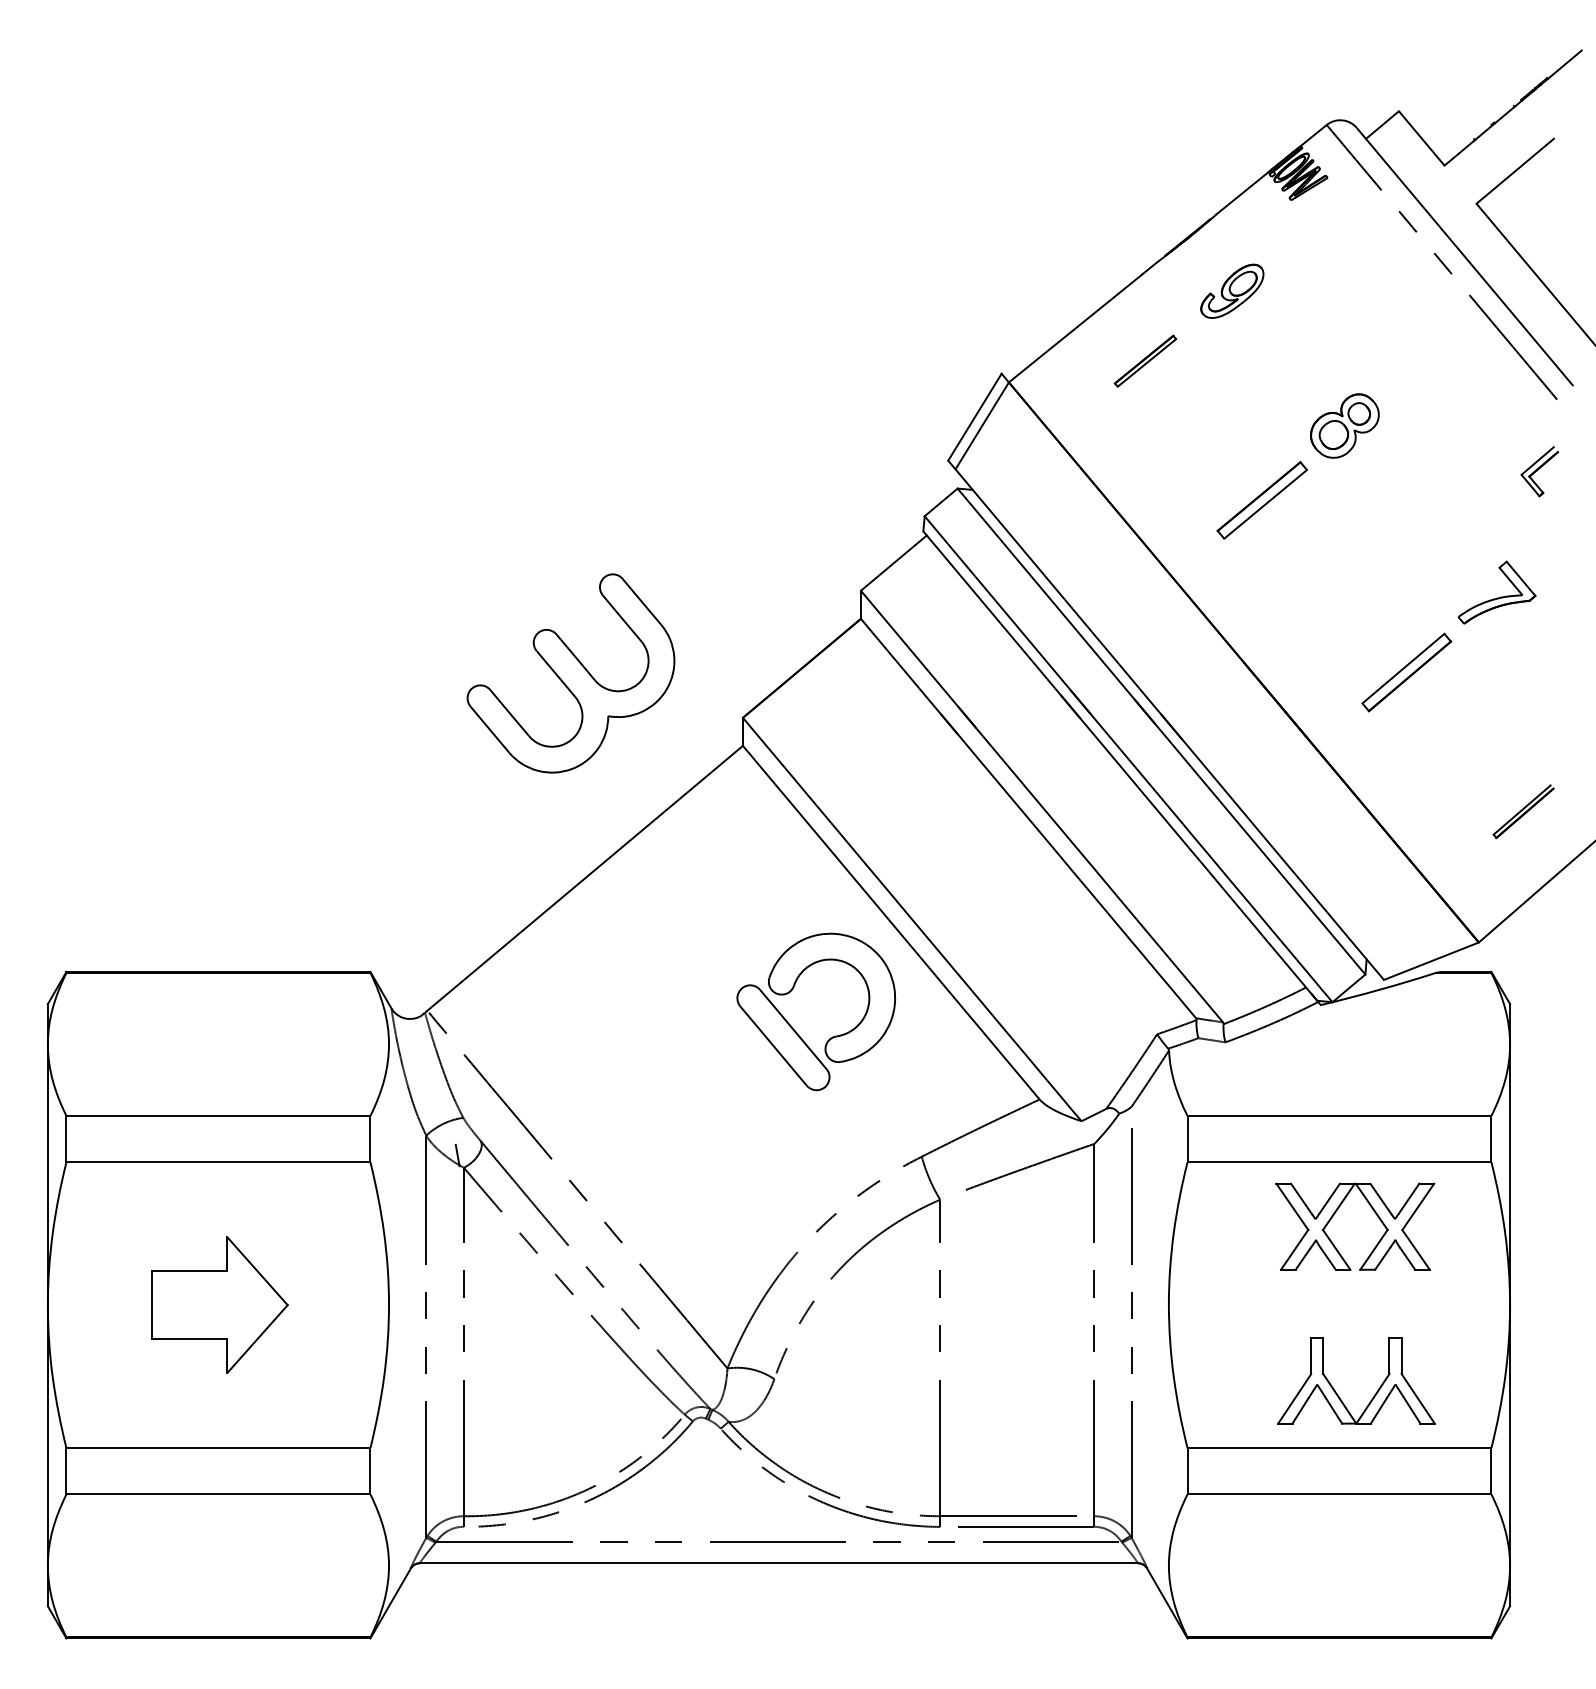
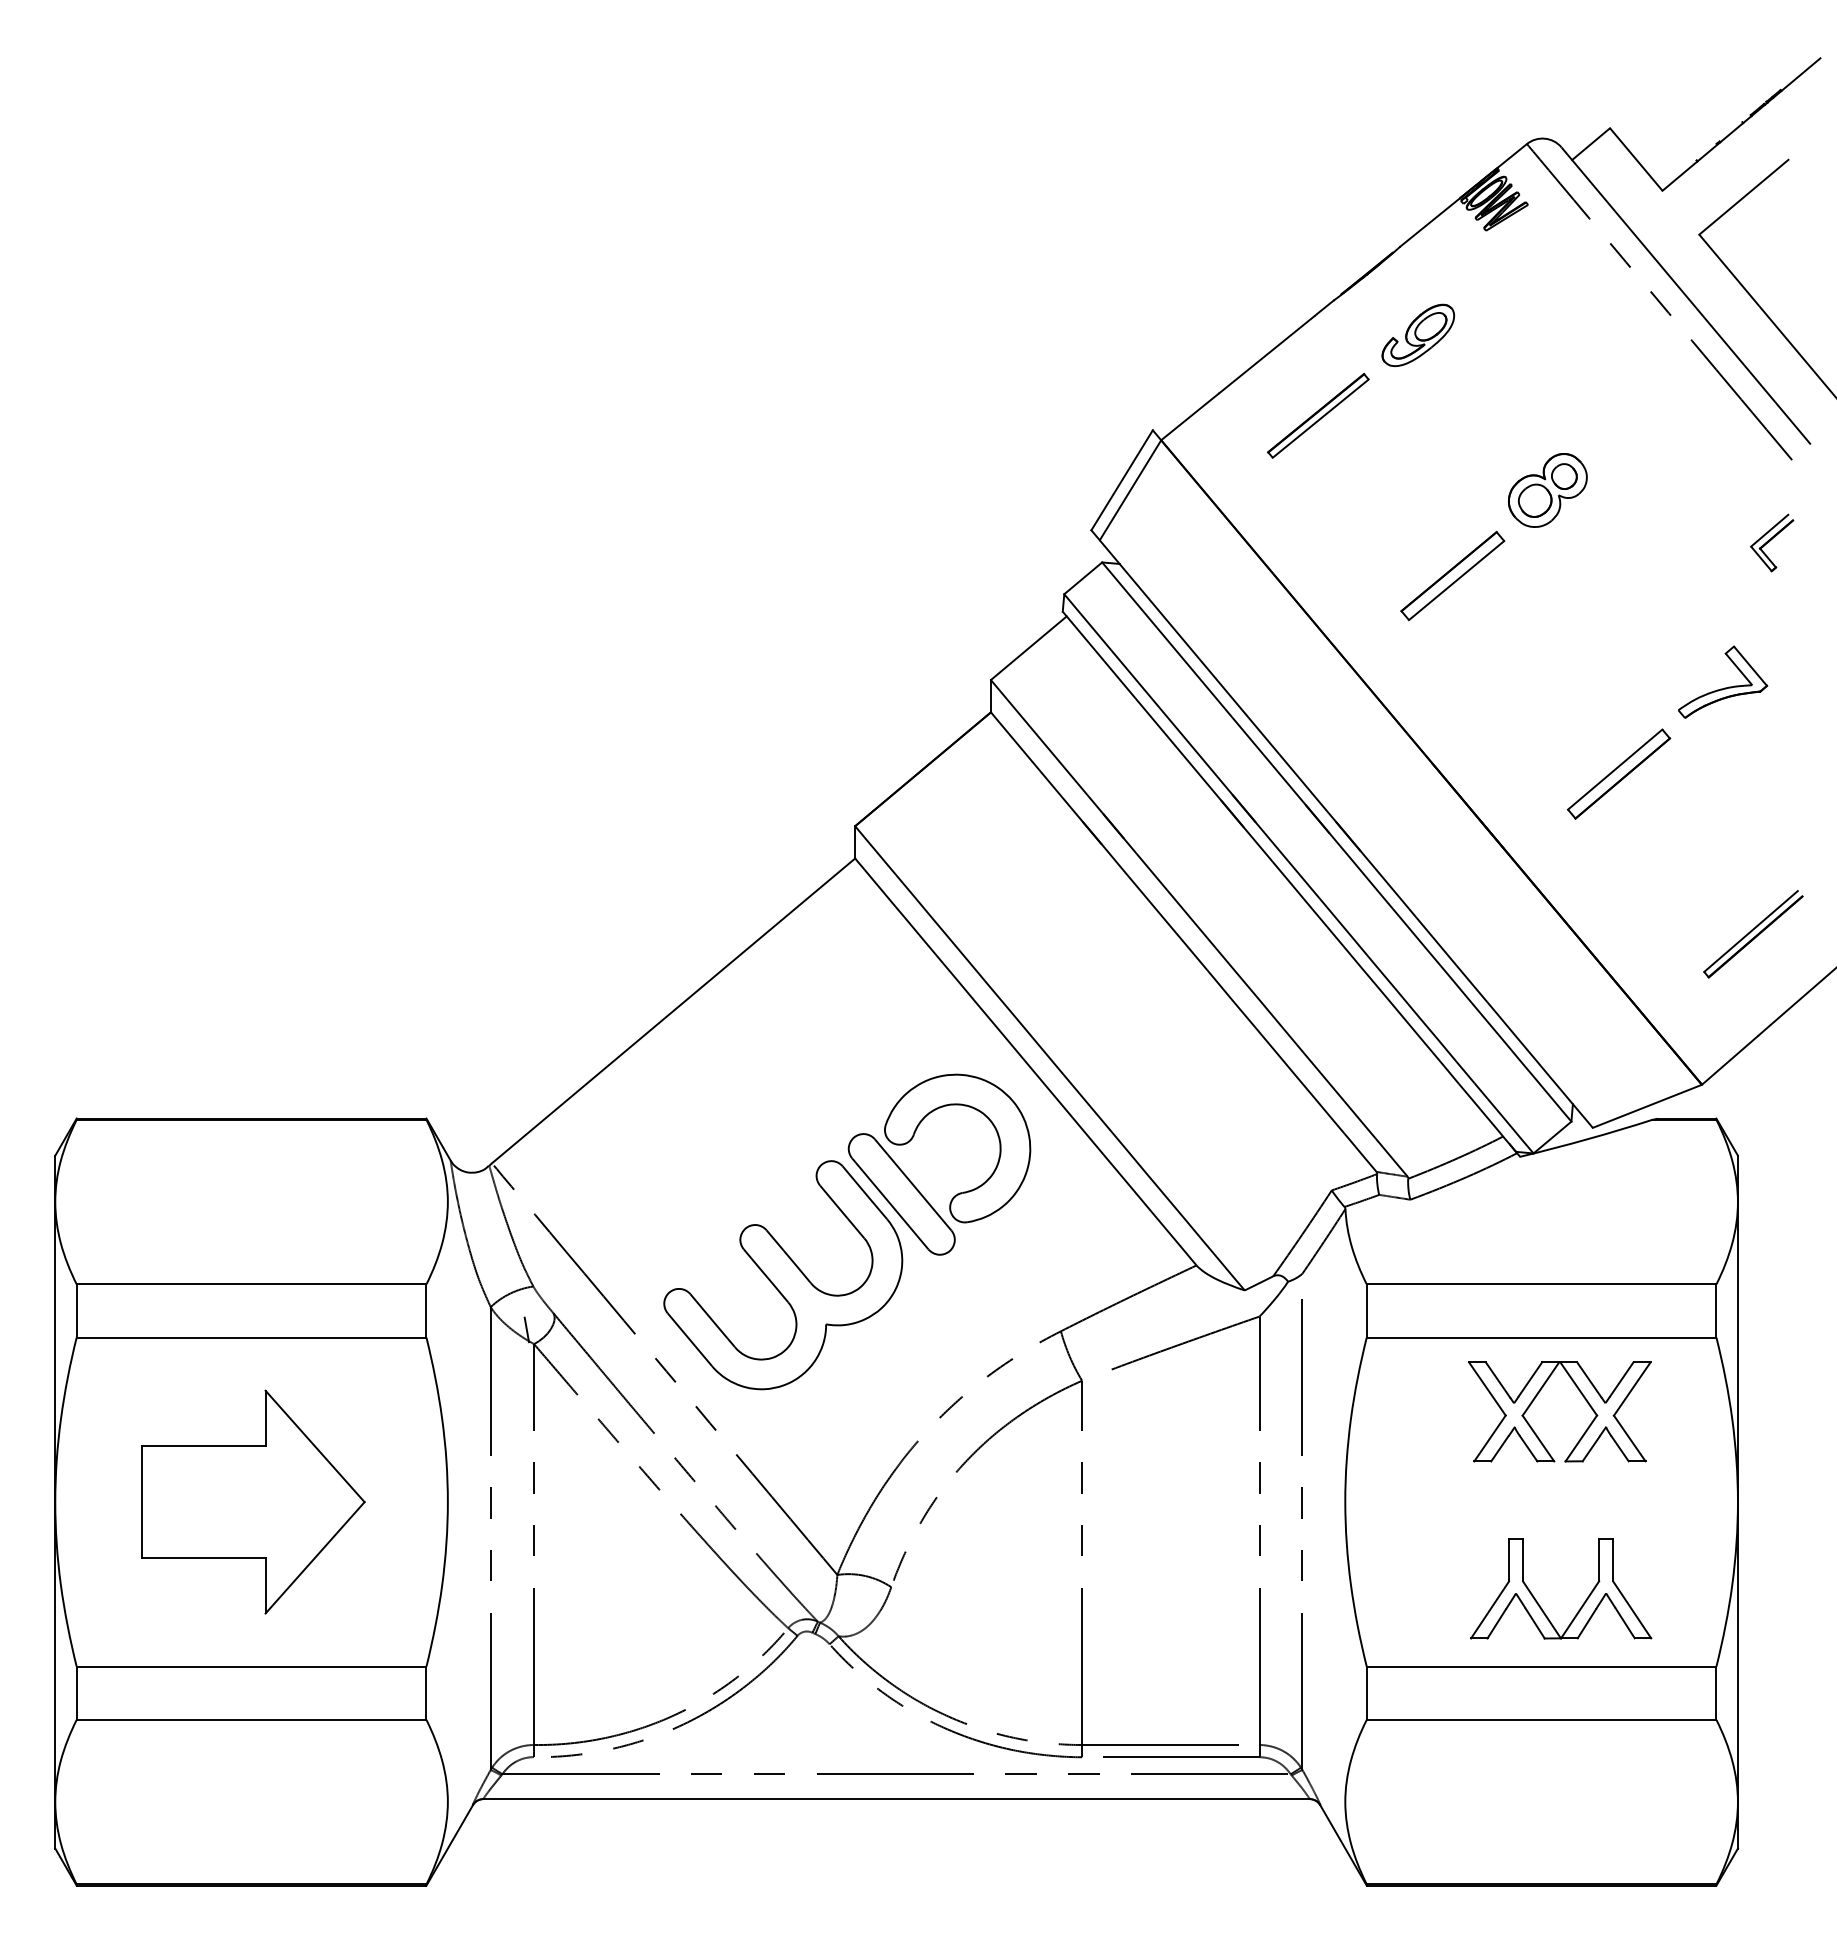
part: (1145, 360) -> (1318, 415), size x1.43
part: (571, 673) -> (783, 1275), moved
part: (1523, 811) -> (1753, 934), size x1.43
part: (220, 1304) -> (253, 1501), size x1.43

